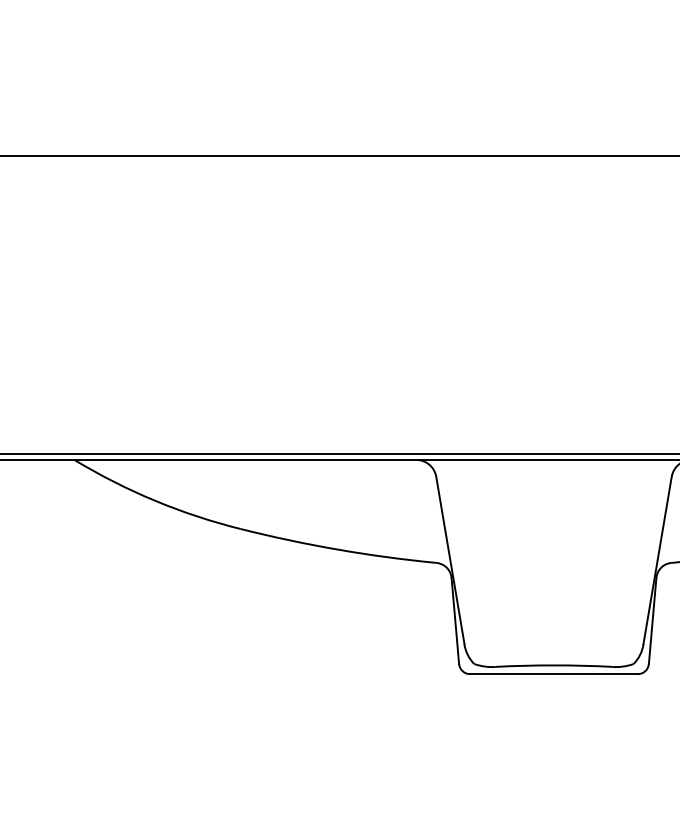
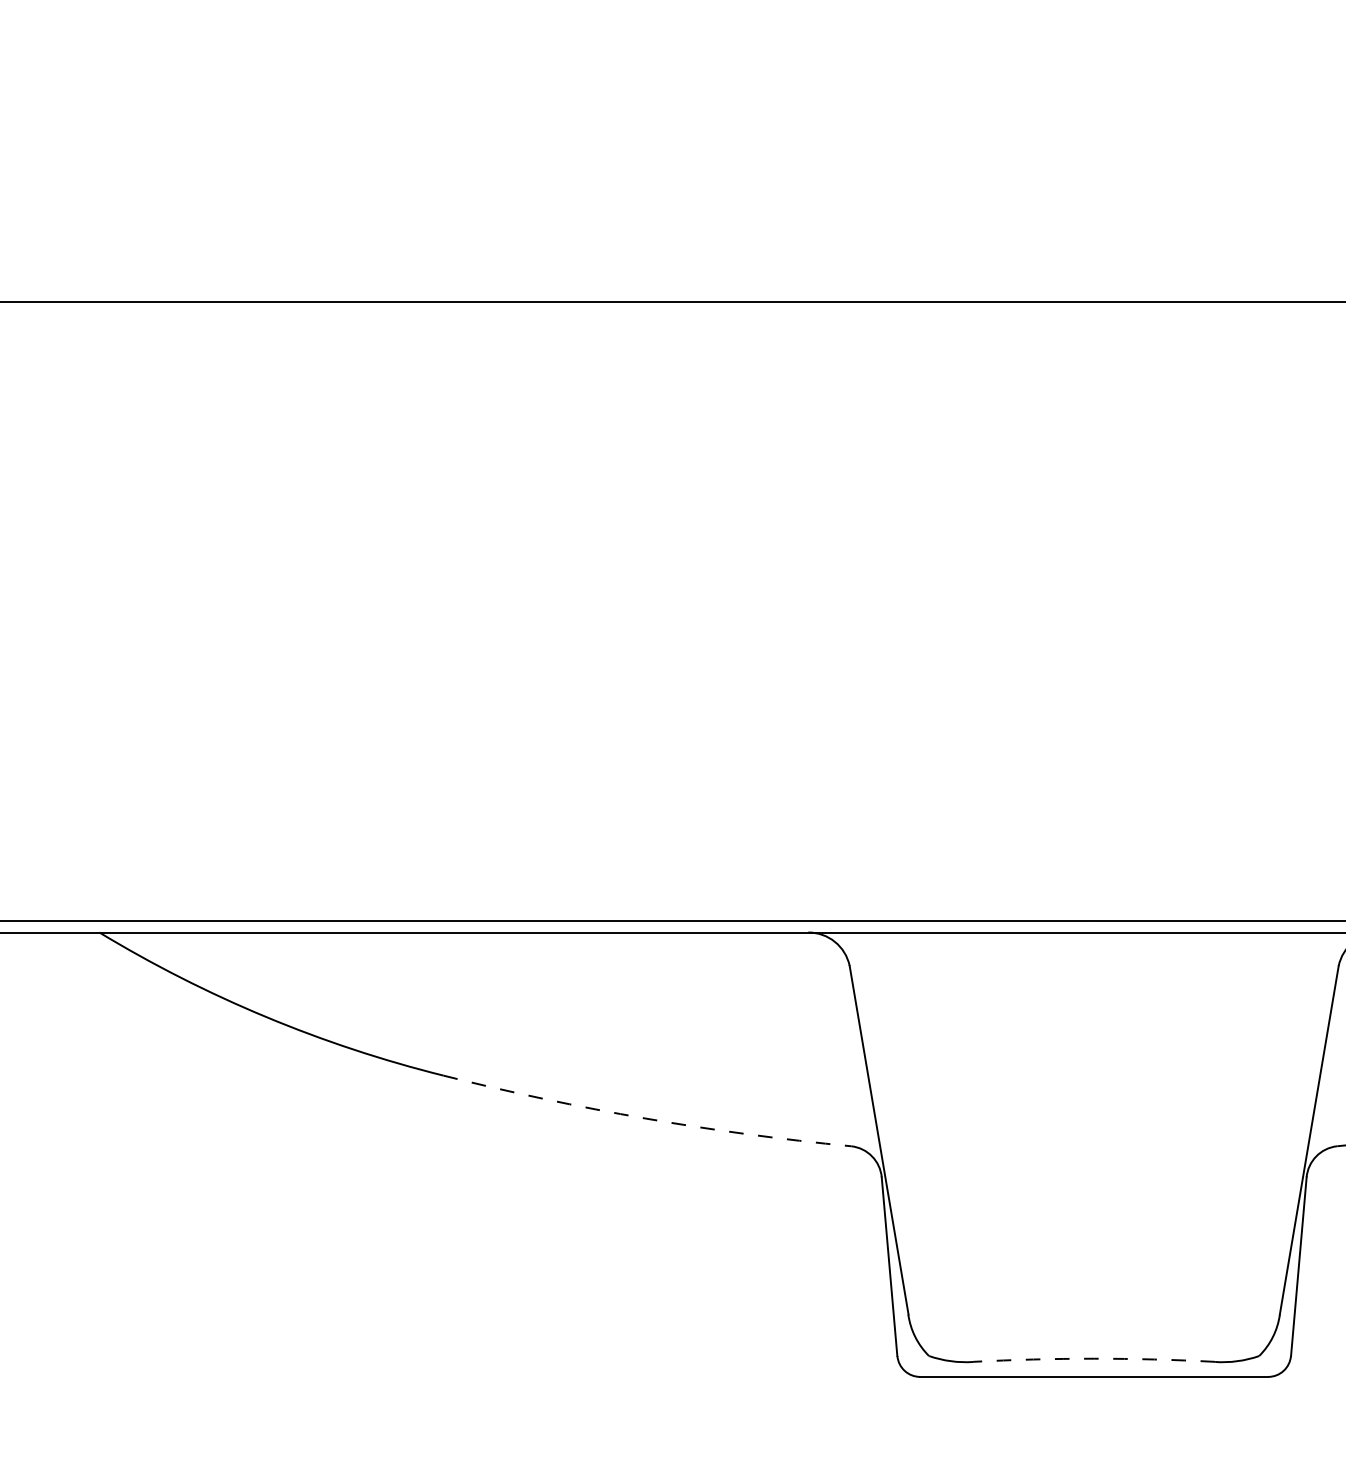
arc: (337, 549) -> (645, 1118), solid -> dashed
arc: (553, 665) -> (1093, 1358), solid -> dashed

